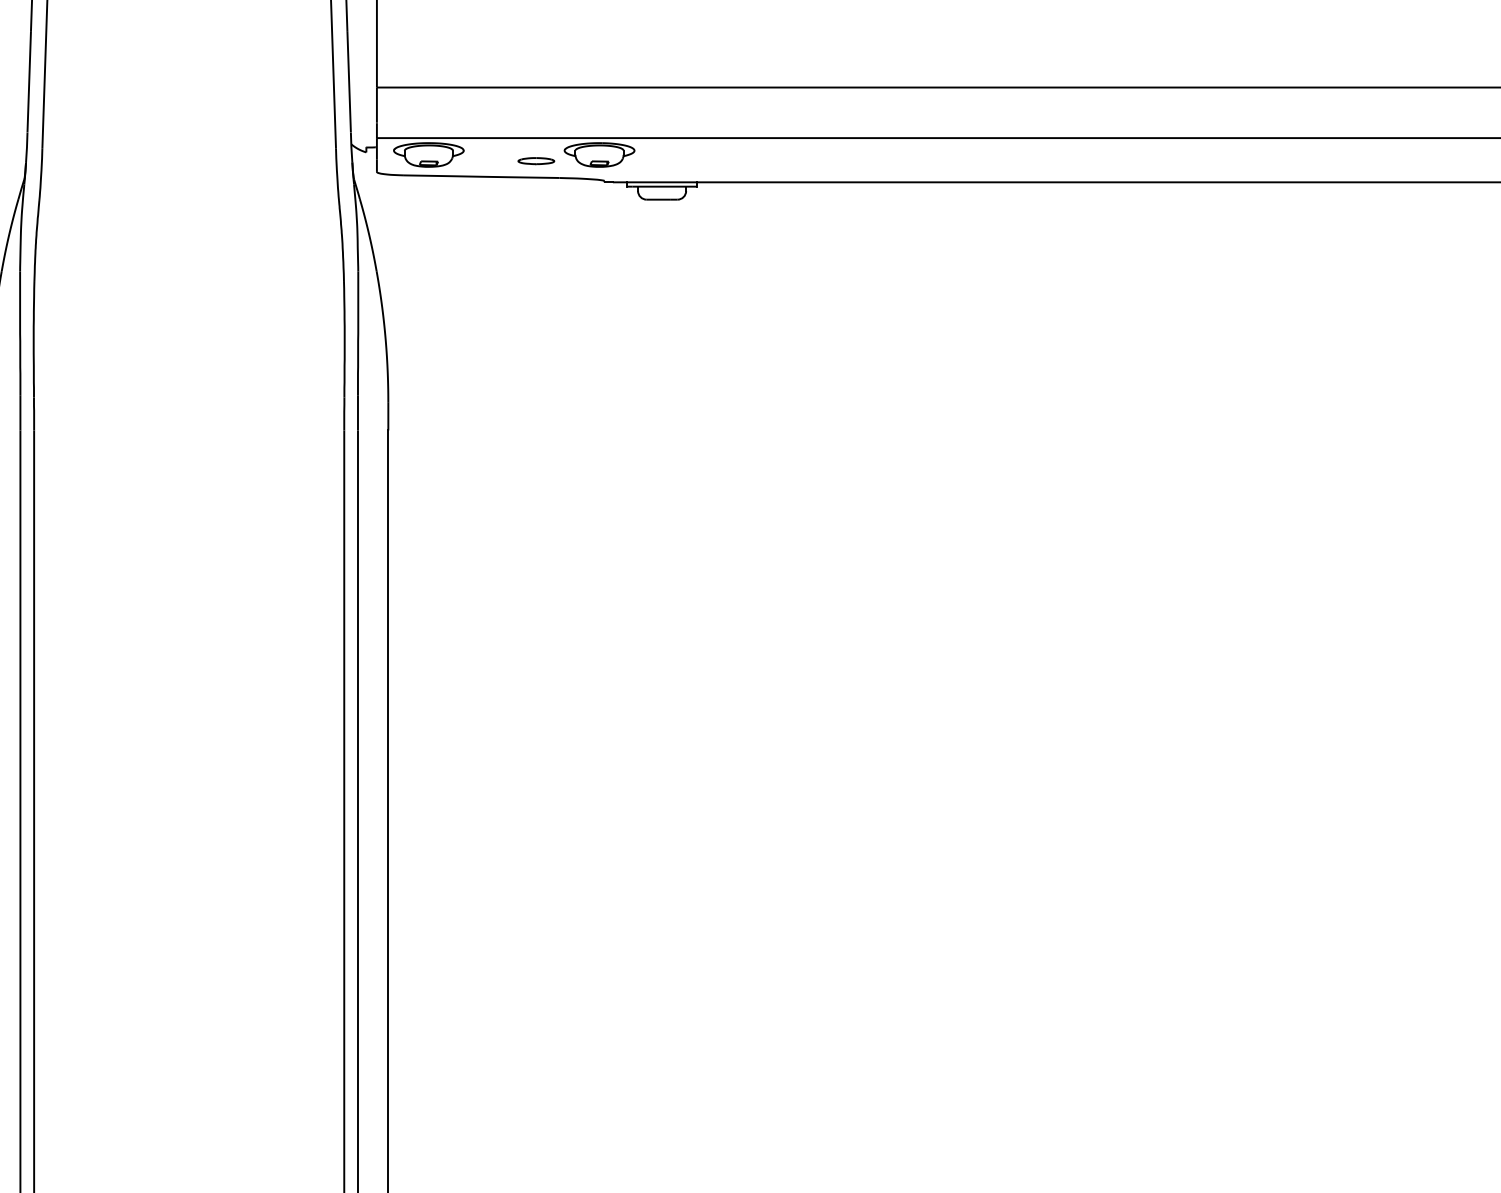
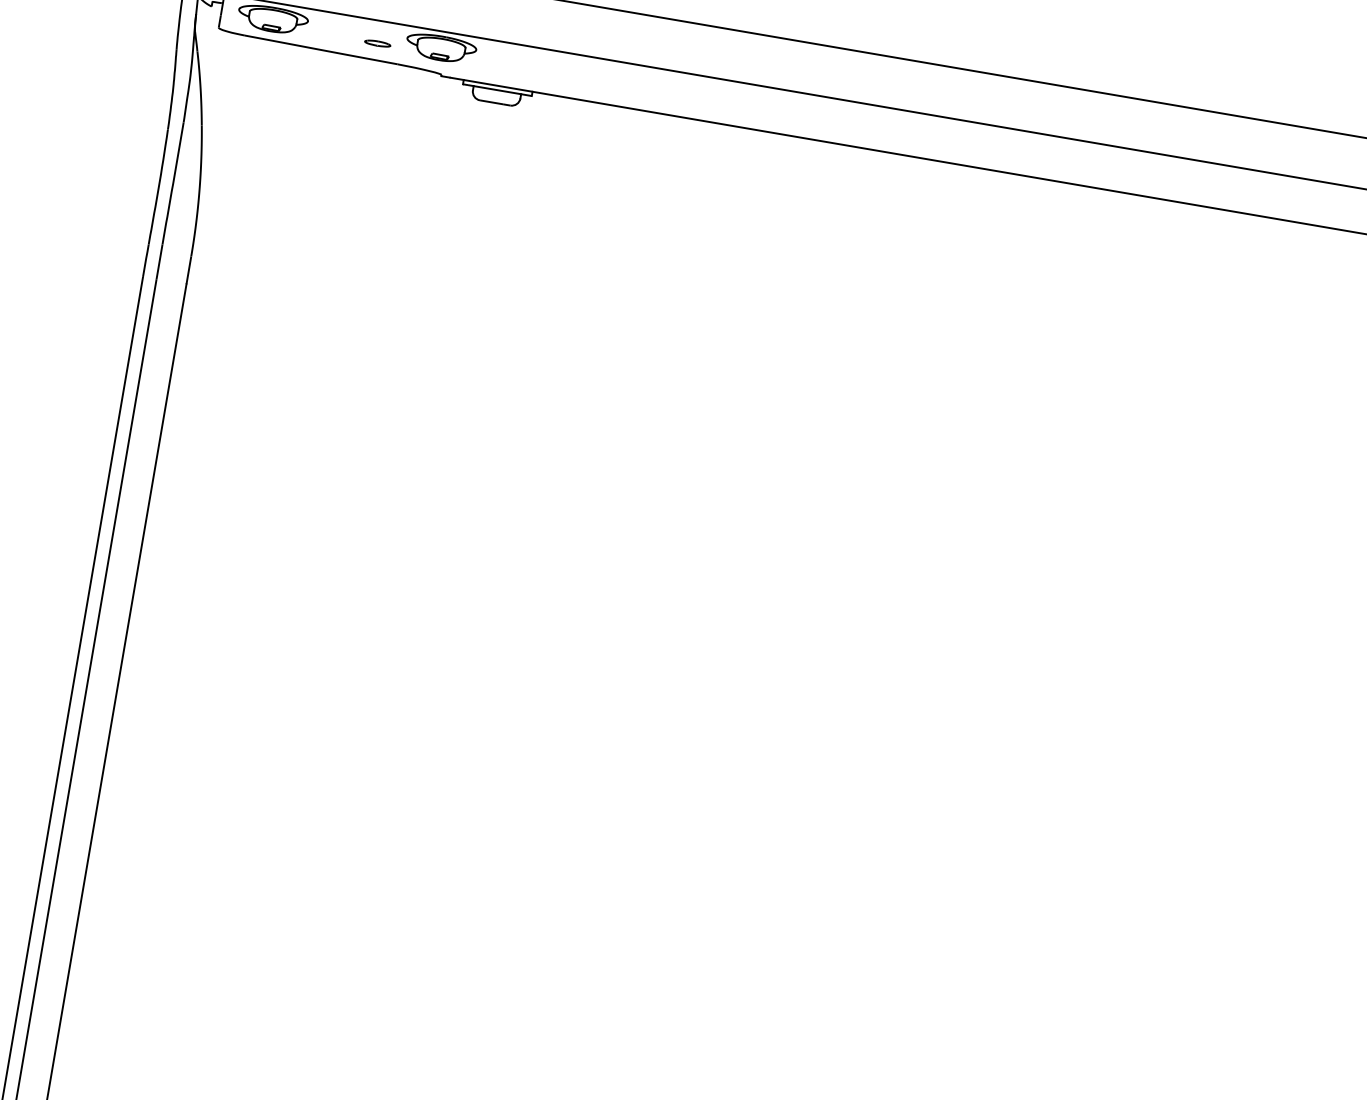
part: (535, 160) -> (377, 43), size x0.71

